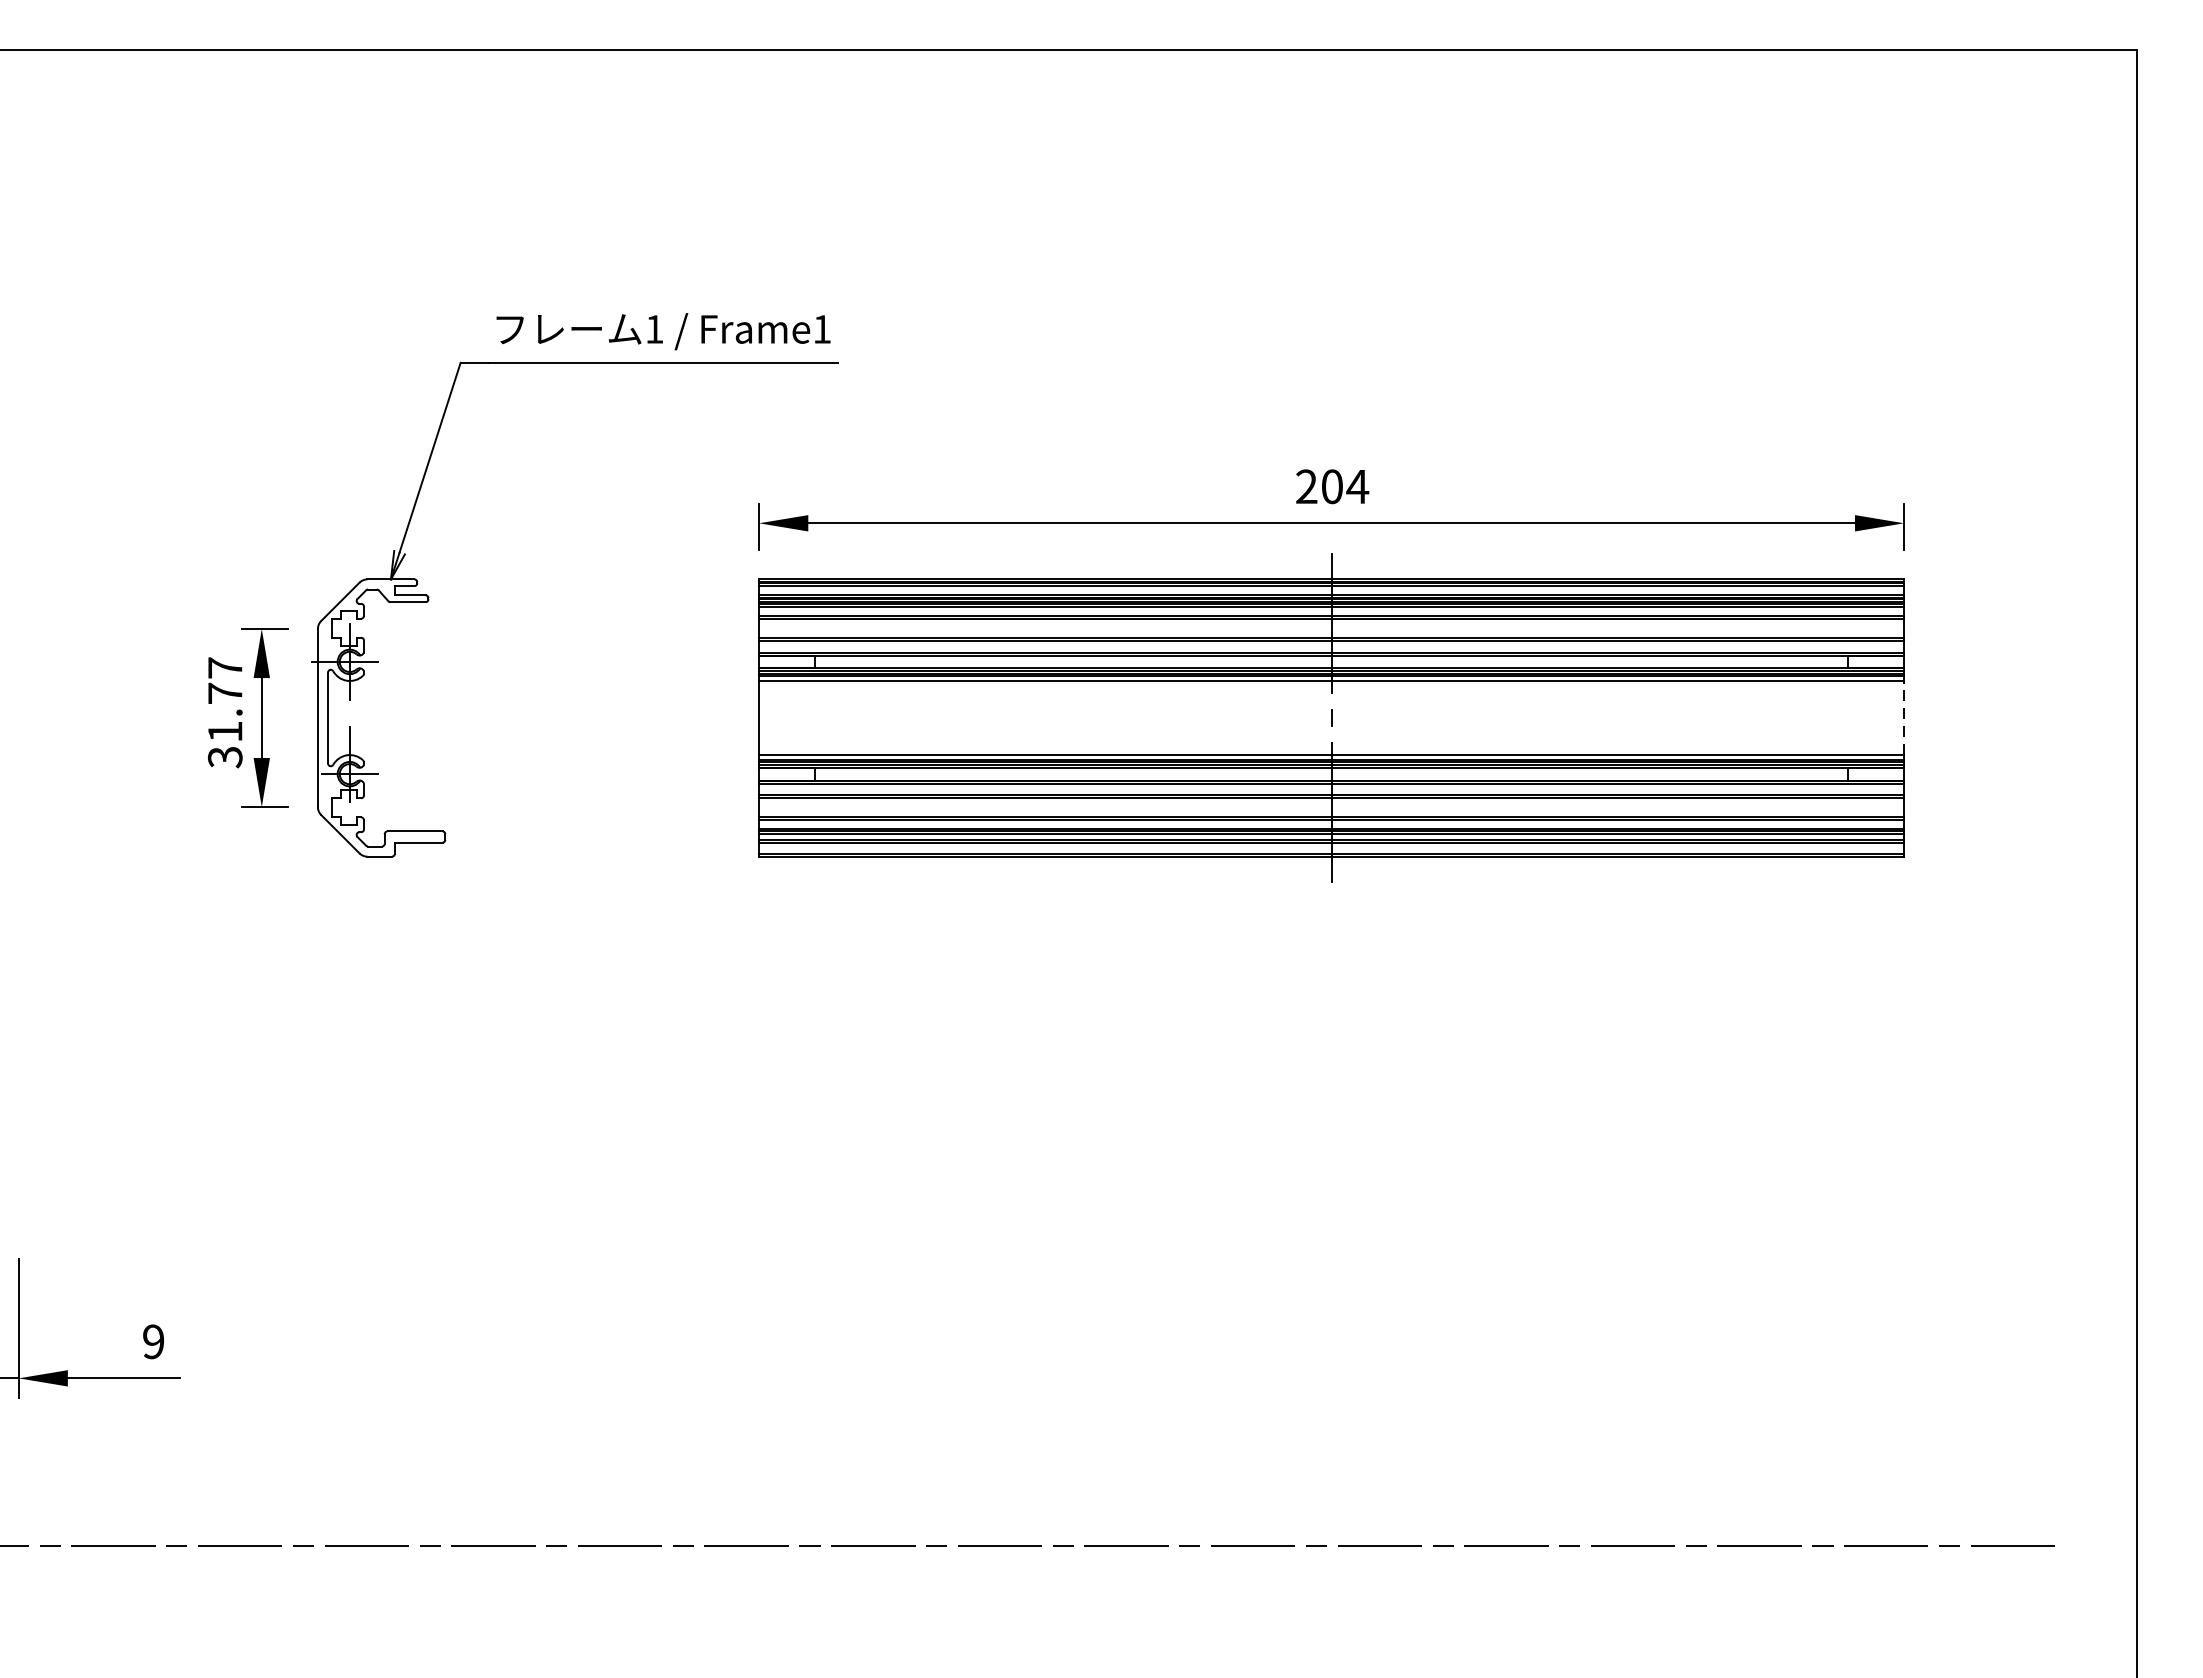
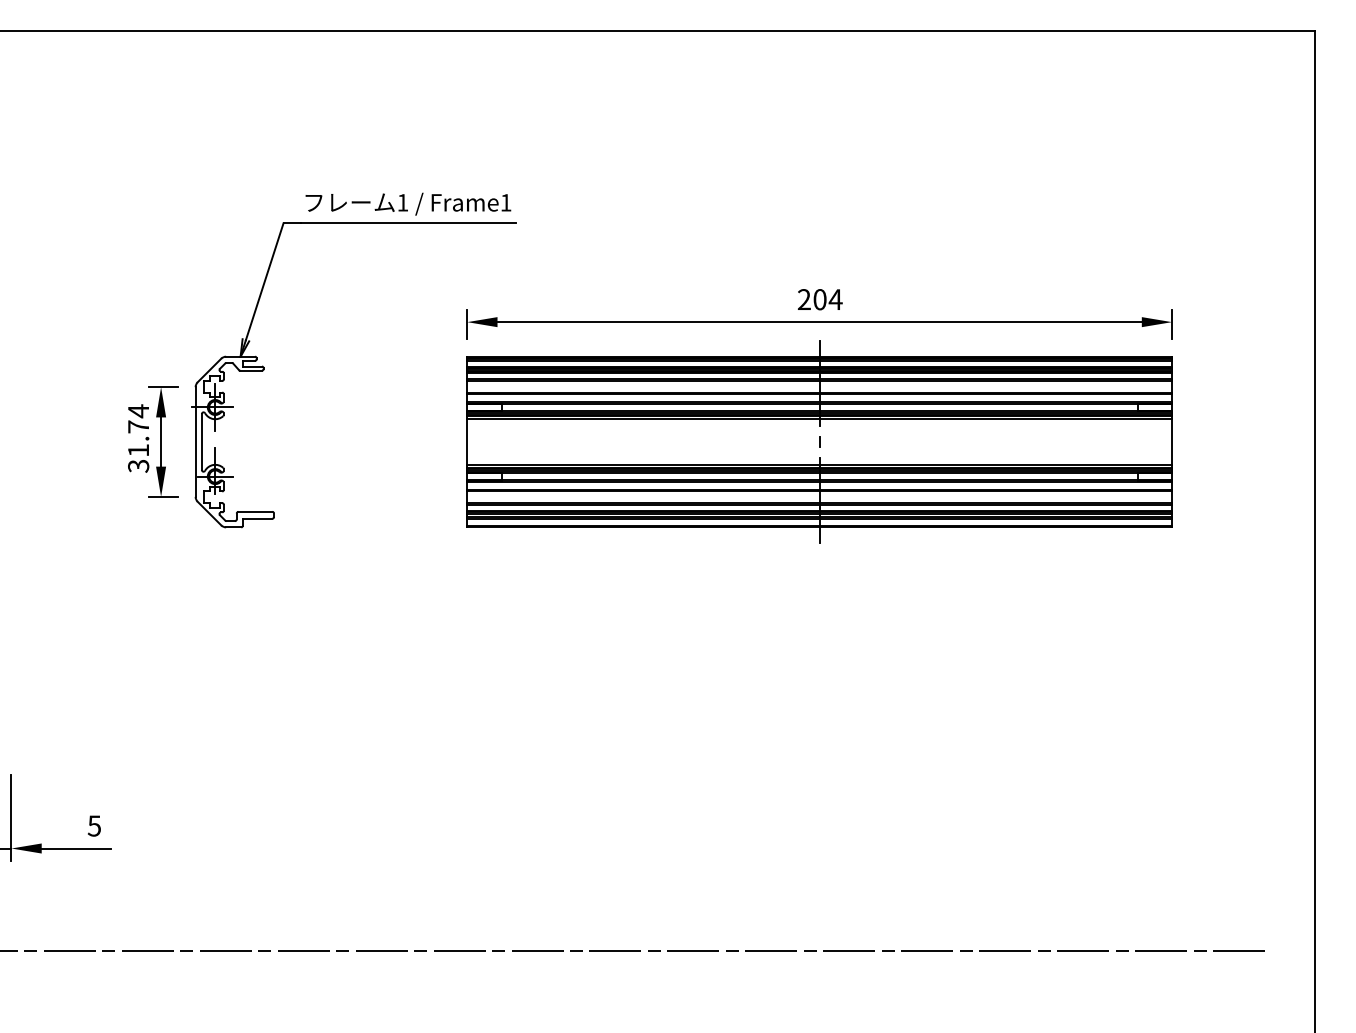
text: (225, 668) -> (138, 411), 31.77 -> 31.74
line: (1904, 718) -> (1172, 442), dashed -> solid
text: (151, 1340) -> (93, 825), 9 -> 5

